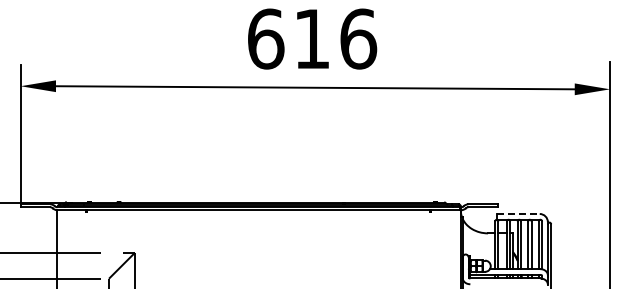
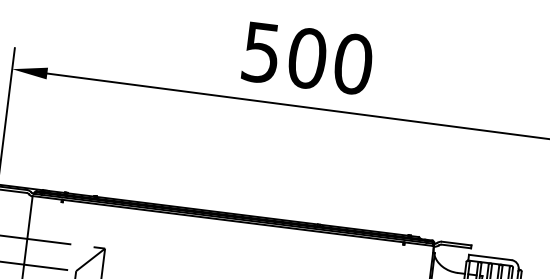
text: (312, 38) -> (307, 57), 616 -> 500
line: (518, 213) -> (490, 257), dashed -> solid

